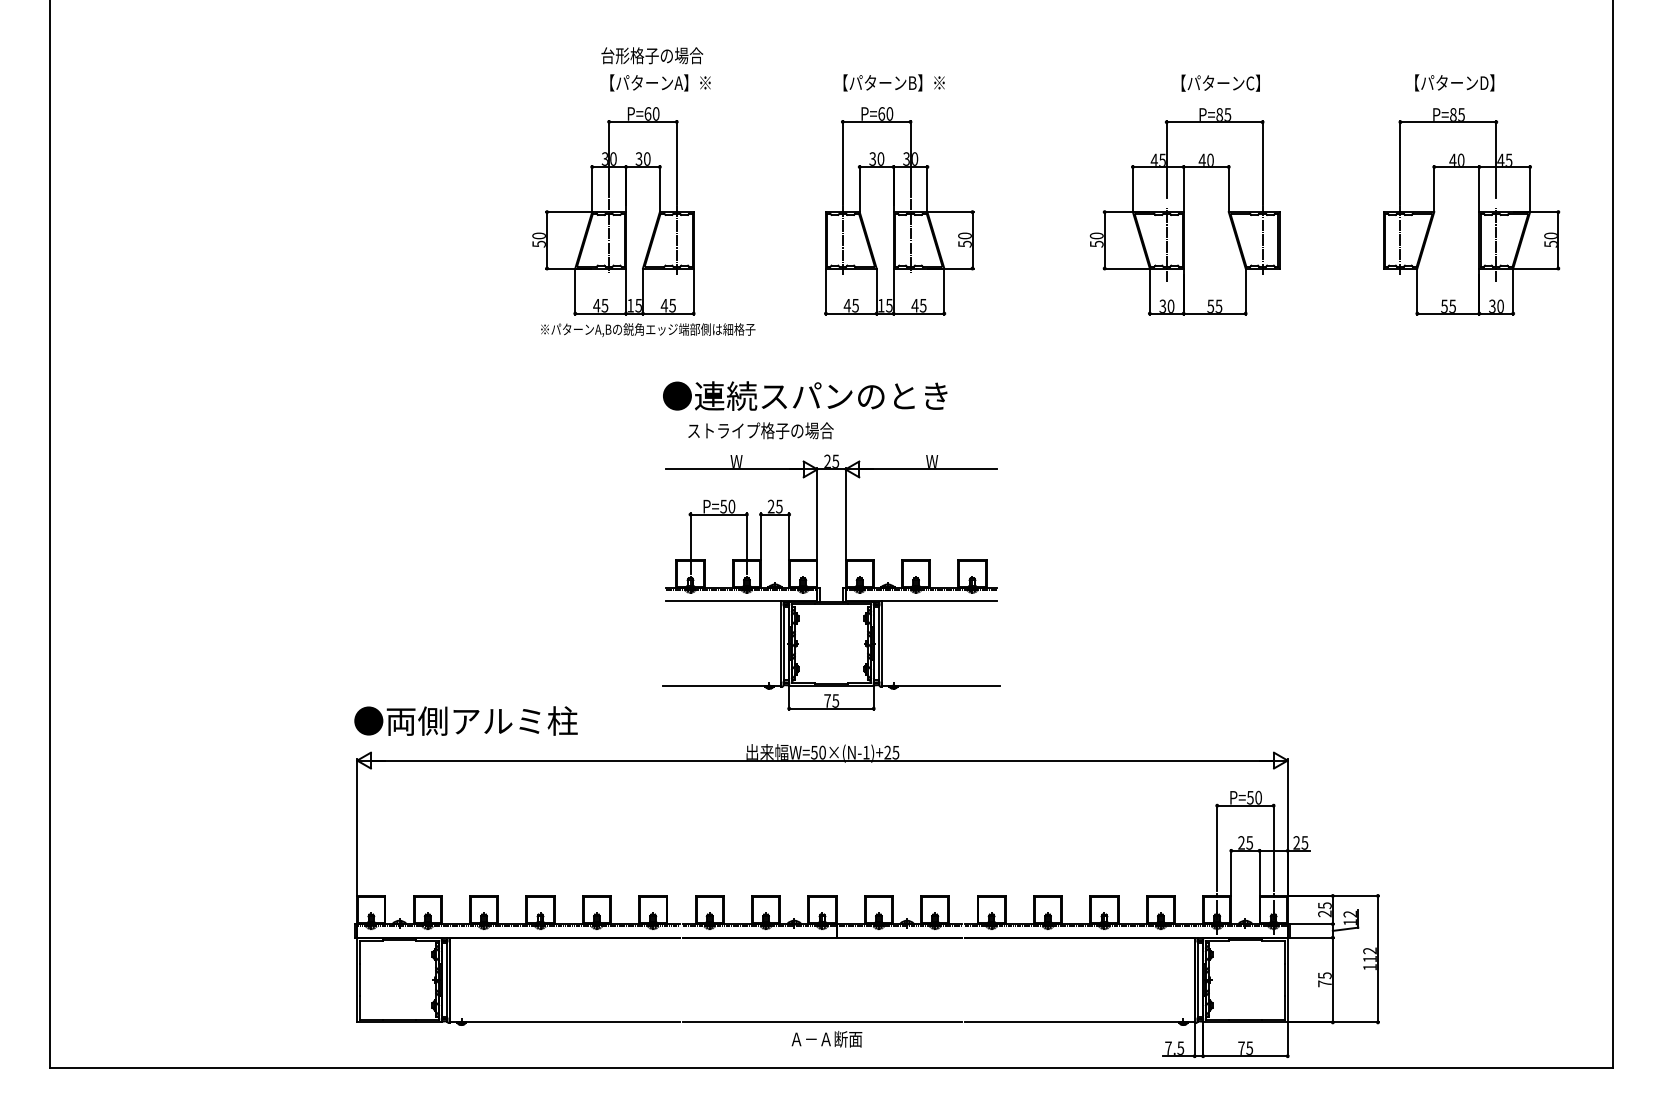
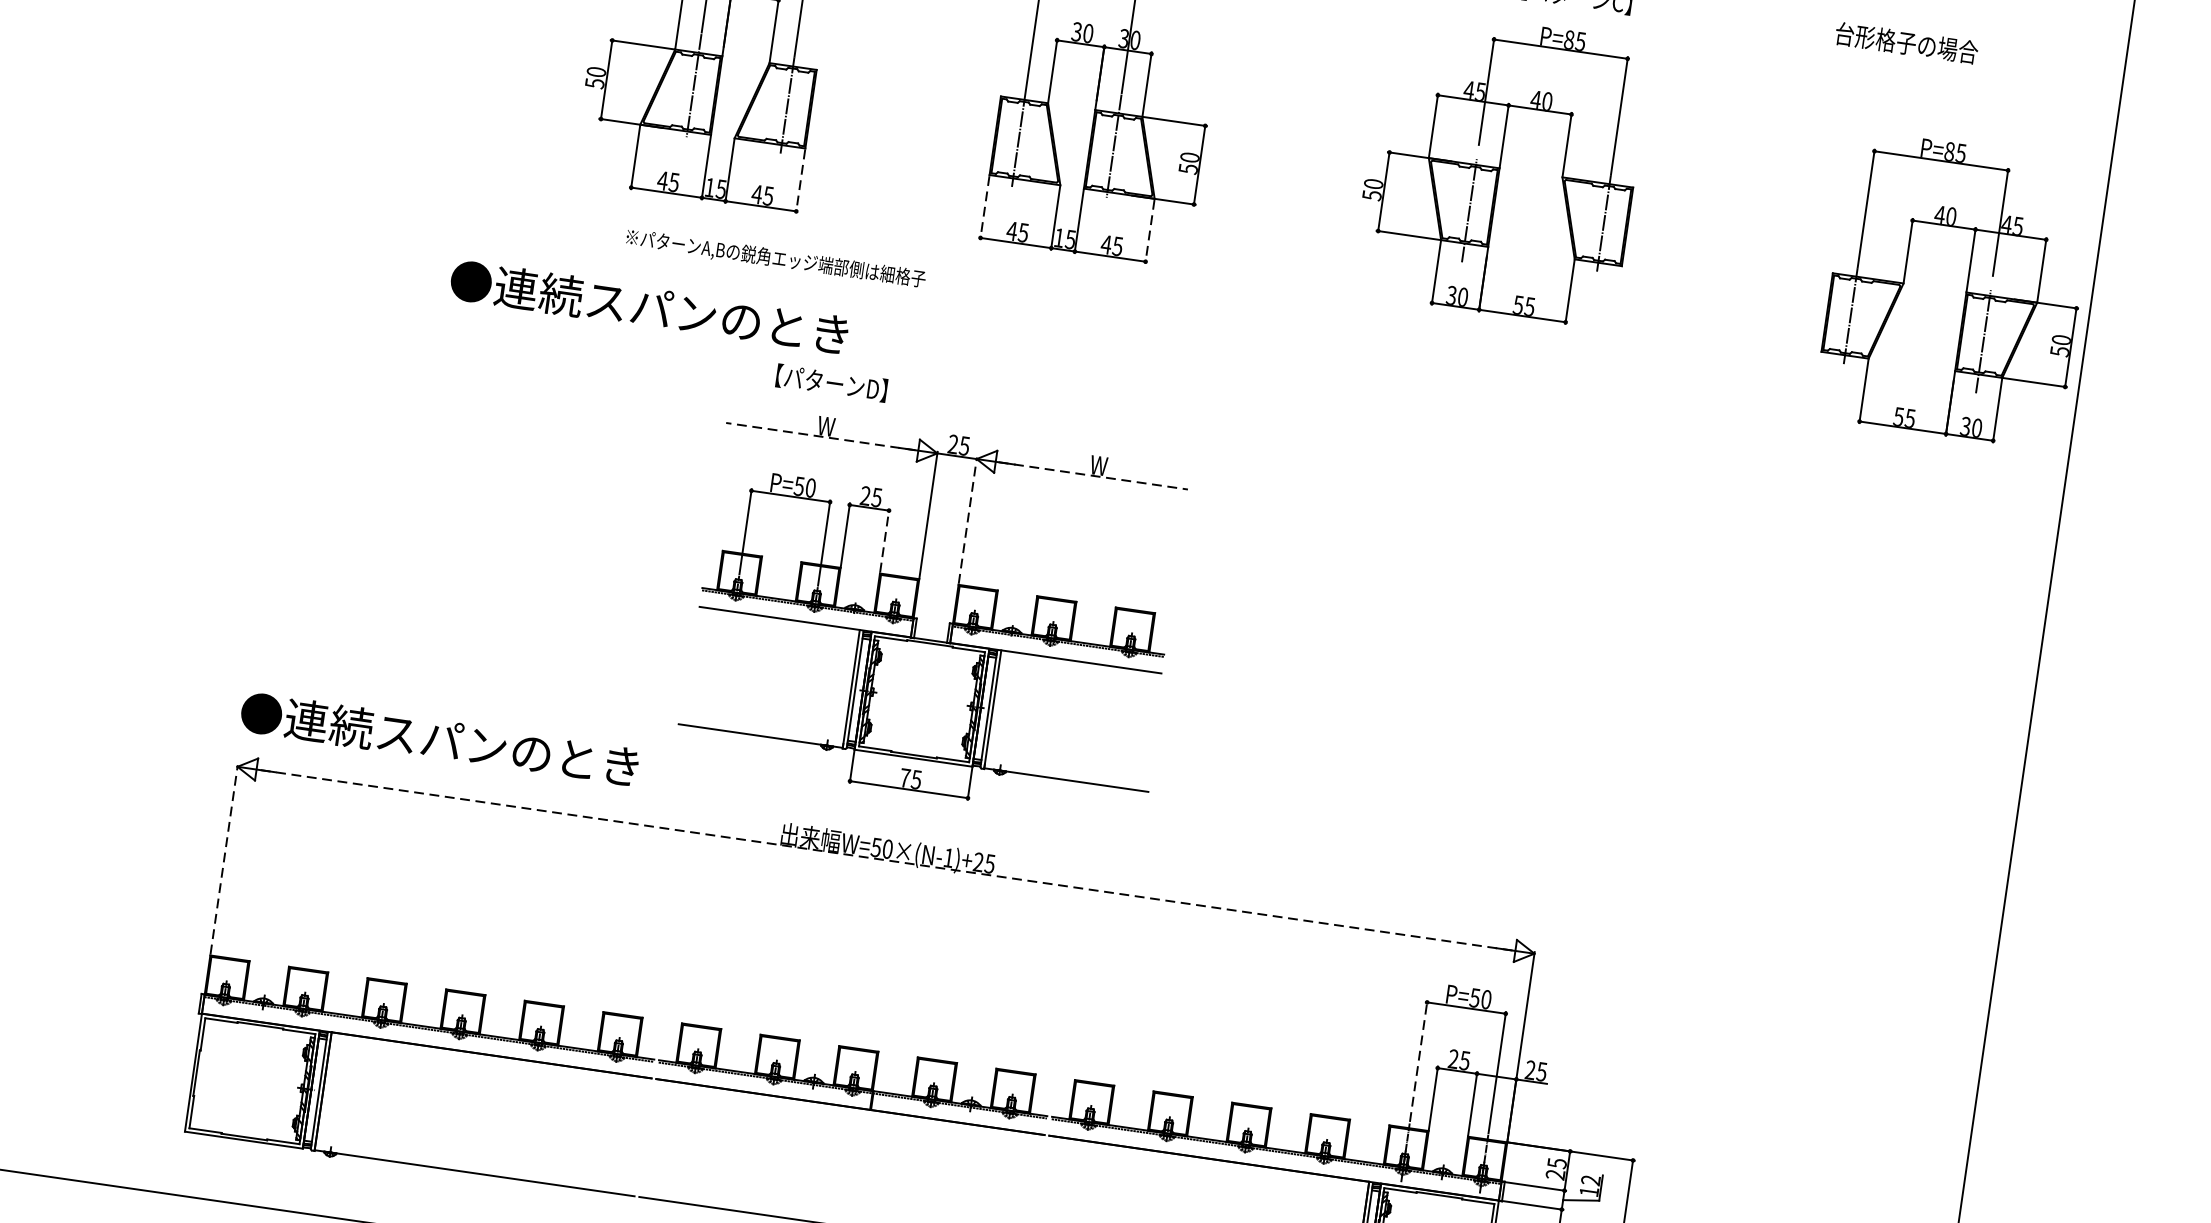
text: (1457, 82) -> (1907, 42), 【パターンD】 -> 台形格子の場合
part: (1471, 211) -> (1955, 290), moved
line: (693, 292) -> (800, 181), solid -> dashed
line: (825, 292) -> (984, 208), solid -> dashed
line: (944, 292) -> (1150, 232), solid -> dashed
text: (648, 329) -> (776, 258), moved
text: (805, 395) -> (649, 306), moved
text: (760, 430) -> (865, 387), ストライプ格子の場合 -> 【パターンD】
line: (733, 469) -> (820, 436), solid -> dashed
line: (929, 469) -> (1093, 476), solid -> dashed
line: (845, 513) -> (967, 520), solid -> dashed
line: (789, 536) -> (885, 541), solid -> dashed
text: (512, 720) -> (462, 742), ●両側アルミ柱 -> ●連続スパンのとき
line: (821, 760) -> (884, 859), solid -> dashed
line: (357, 827) -> (224, 860), solid -> dashed
line: (1217, 847) -> (1419, 1060), solid -> dashed

